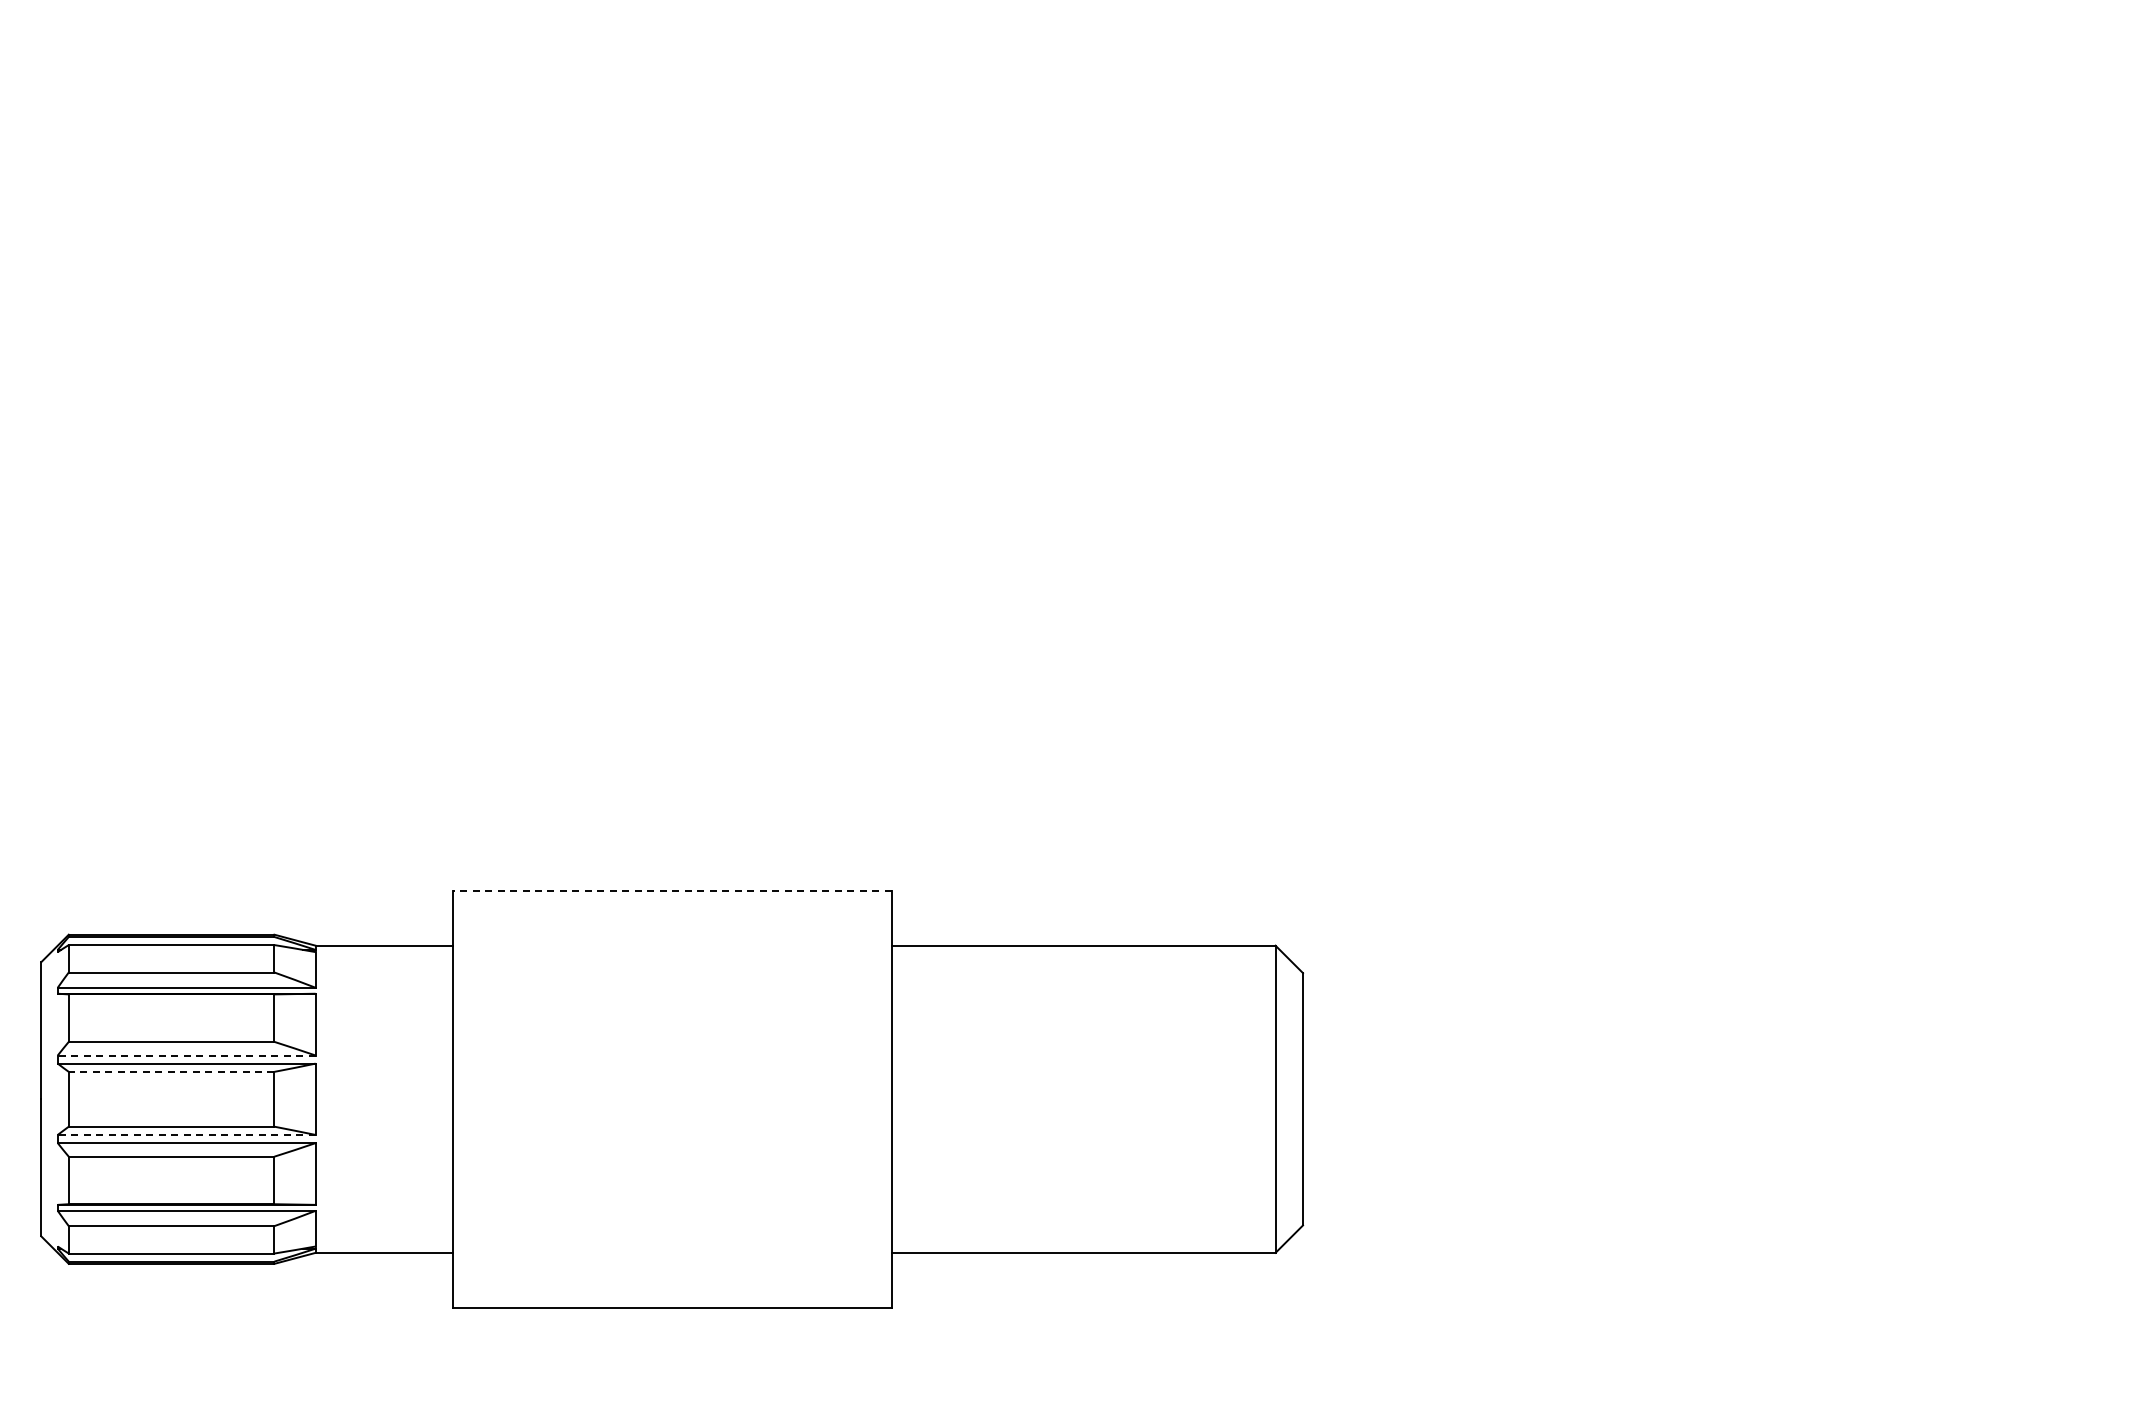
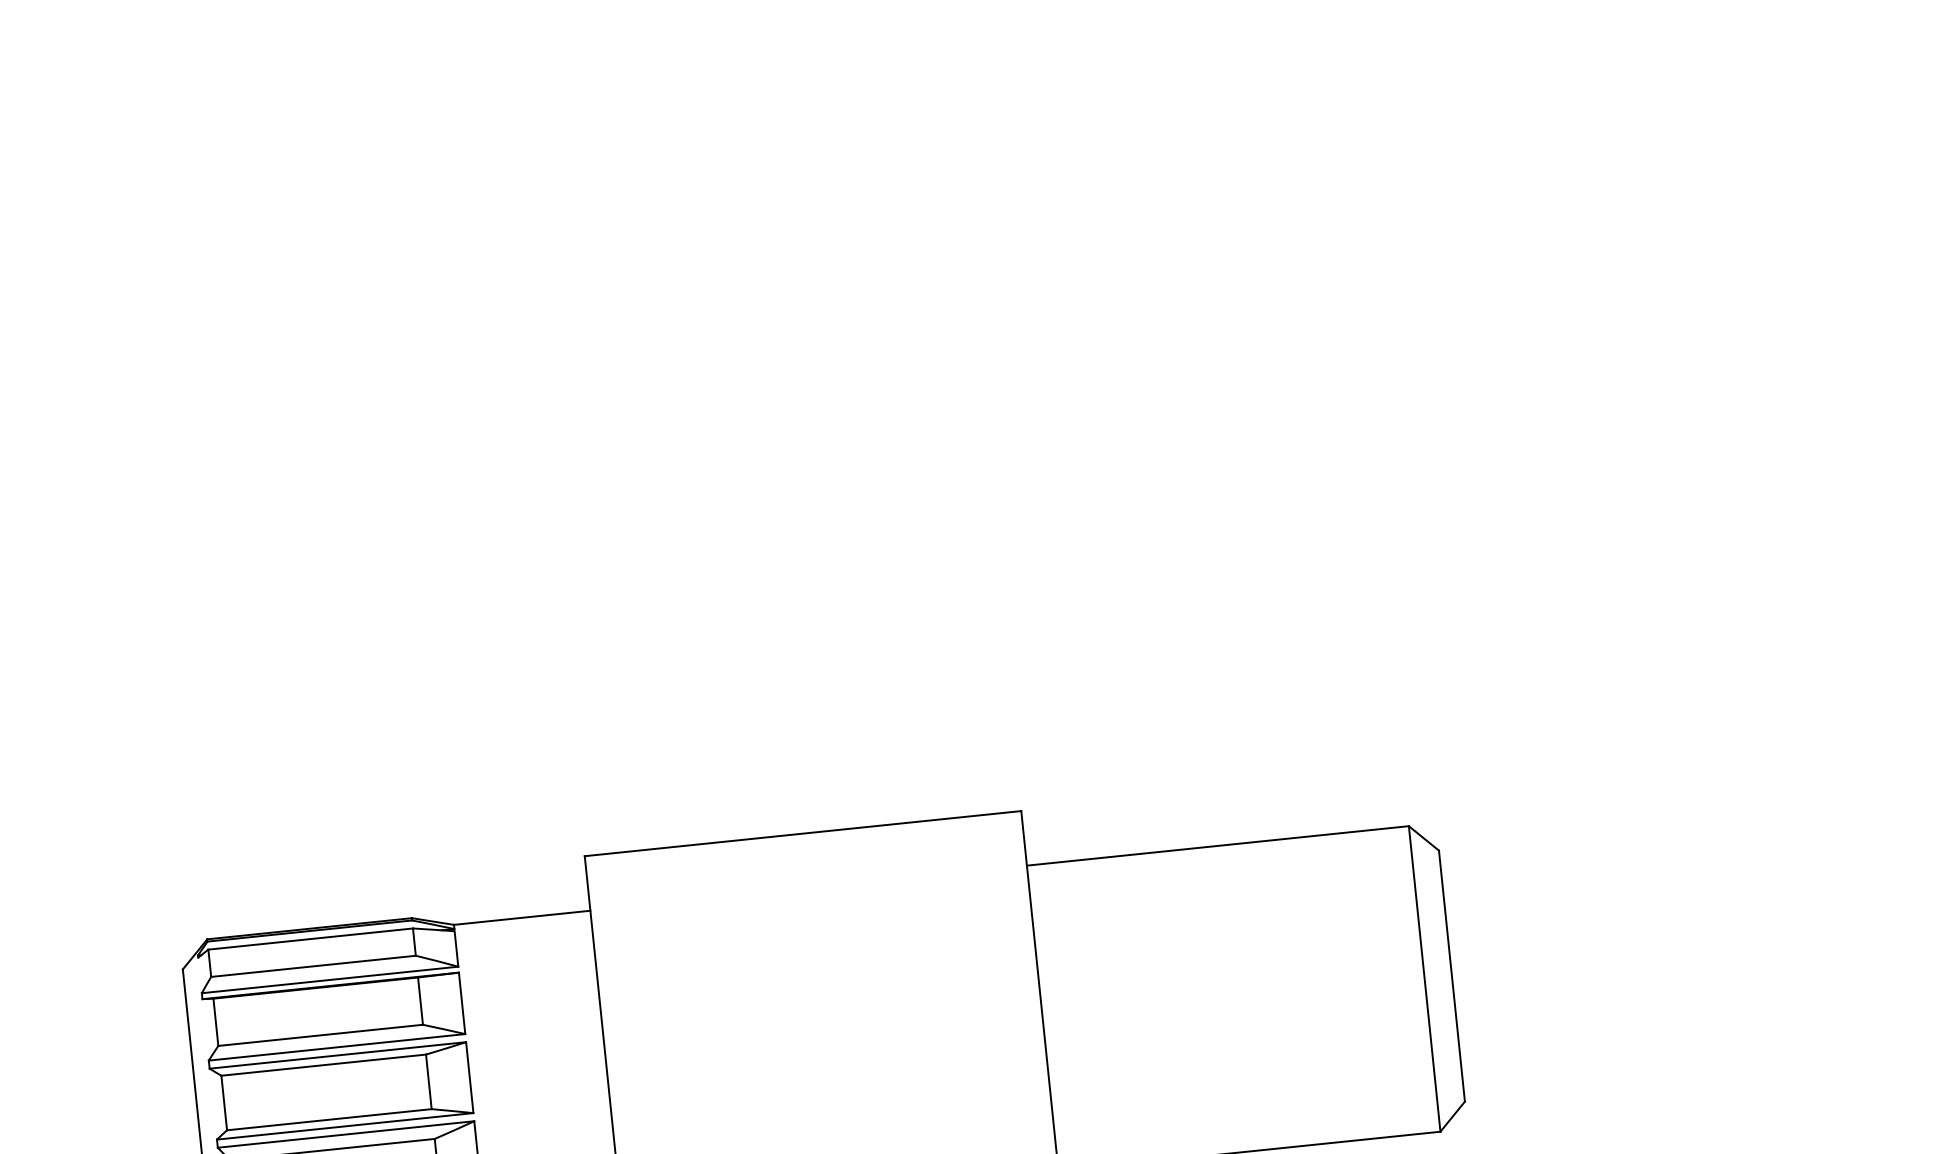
line: (671, 890) -> (802, 833), dashed -> solid
line: (186, 1055) -> (336, 1047), dashed -> solid
line: (171, 1071) -> (323, 1064), dashed -> solid
line: (186, 1134) -> (344, 1125), dashed -> solid

